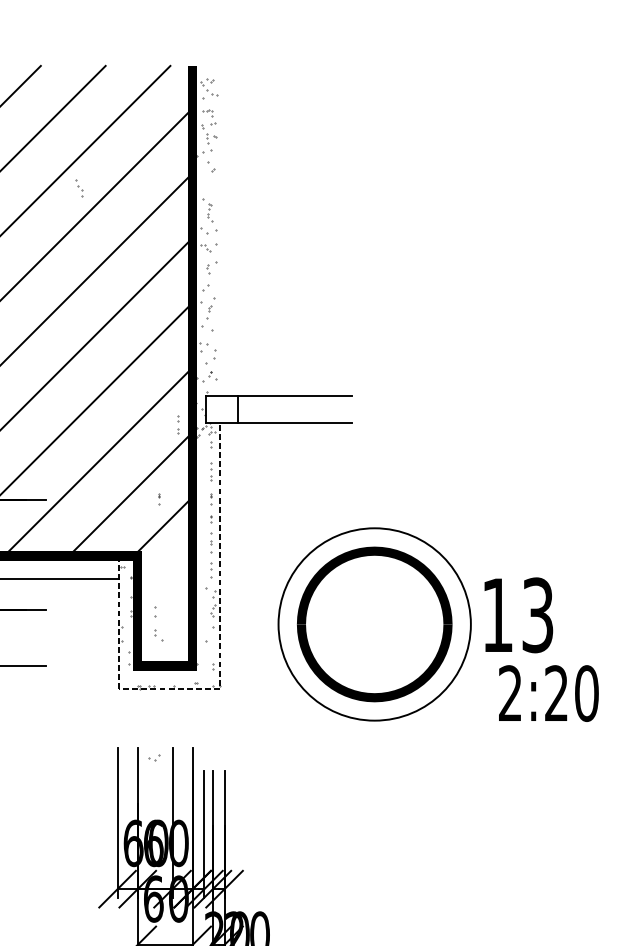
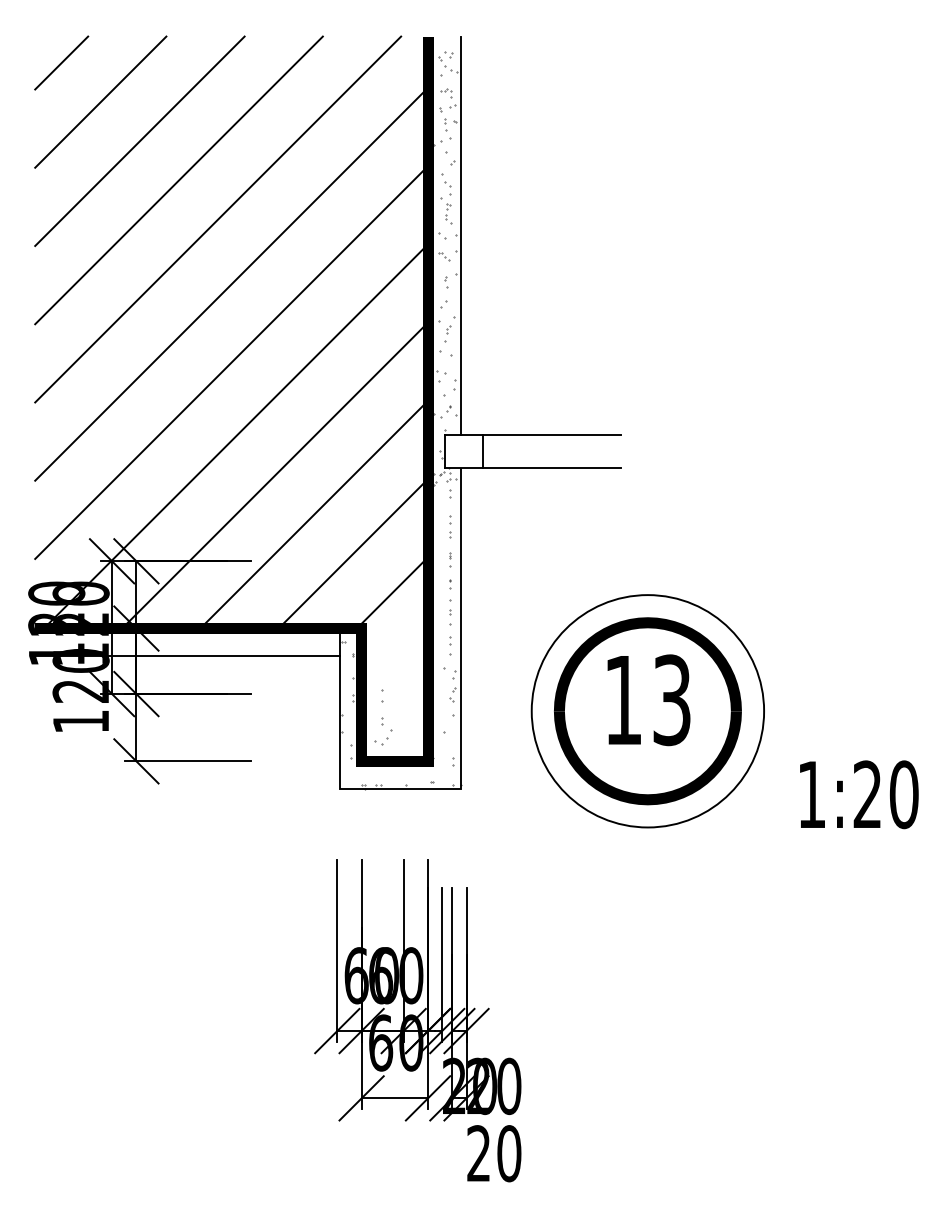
part: (79, 188) -> (446, 184), moved
line: (220, 230) -> (461, 235), added
part: (178, 424) -> (410, 469), removed
part: (159, 498) -> (387, 559), removed
text: (518, 615) -> (648, 700), moved
line: (220, 674) -> (461, 771), dashed -> solid
text: (510, 692) -> (811, 793), 2:20 -> 1:20
part: (154, 757) -> (381, 741), moved

